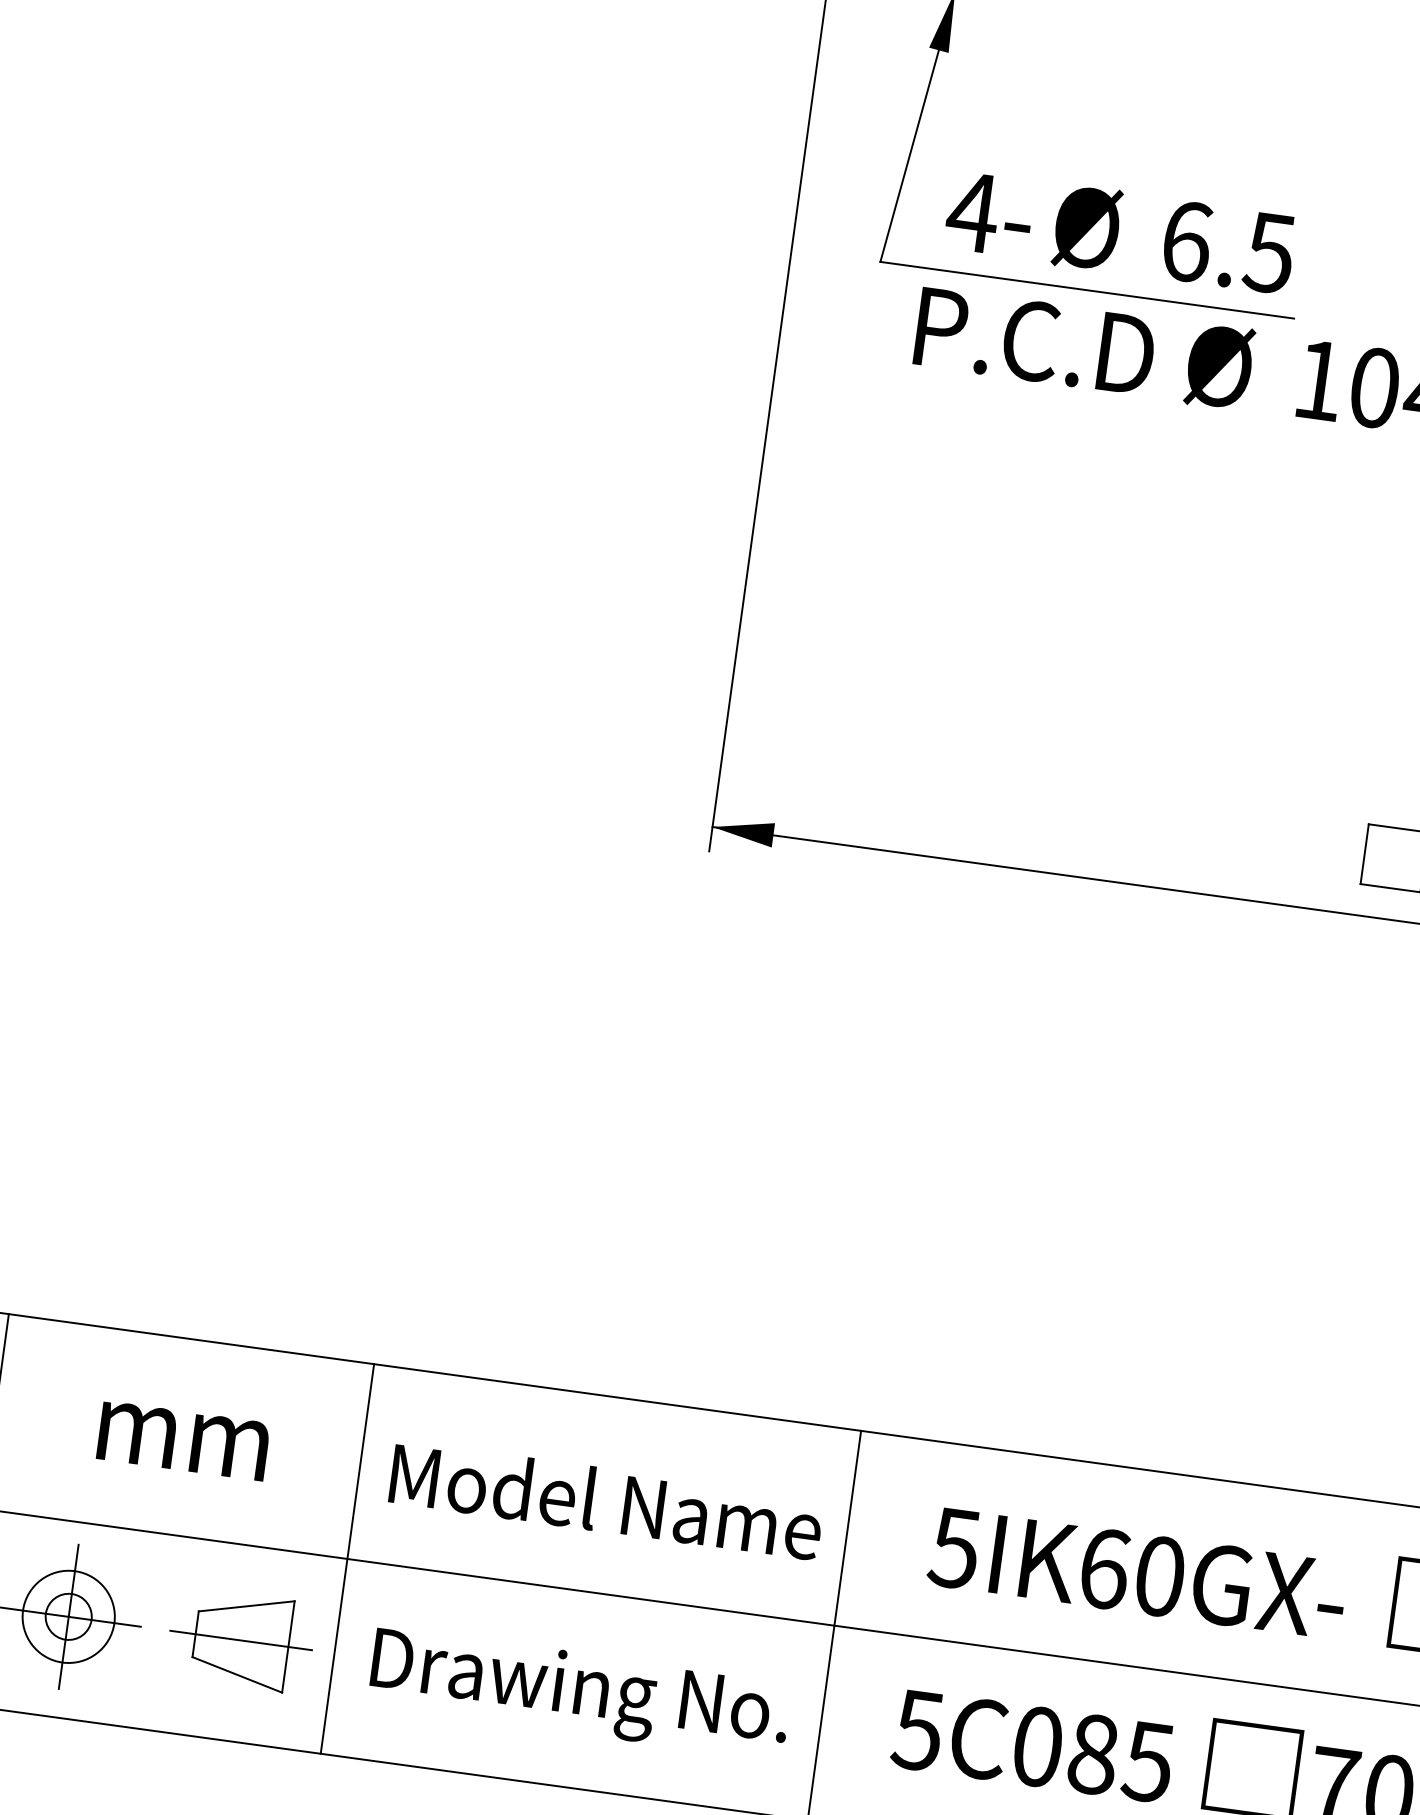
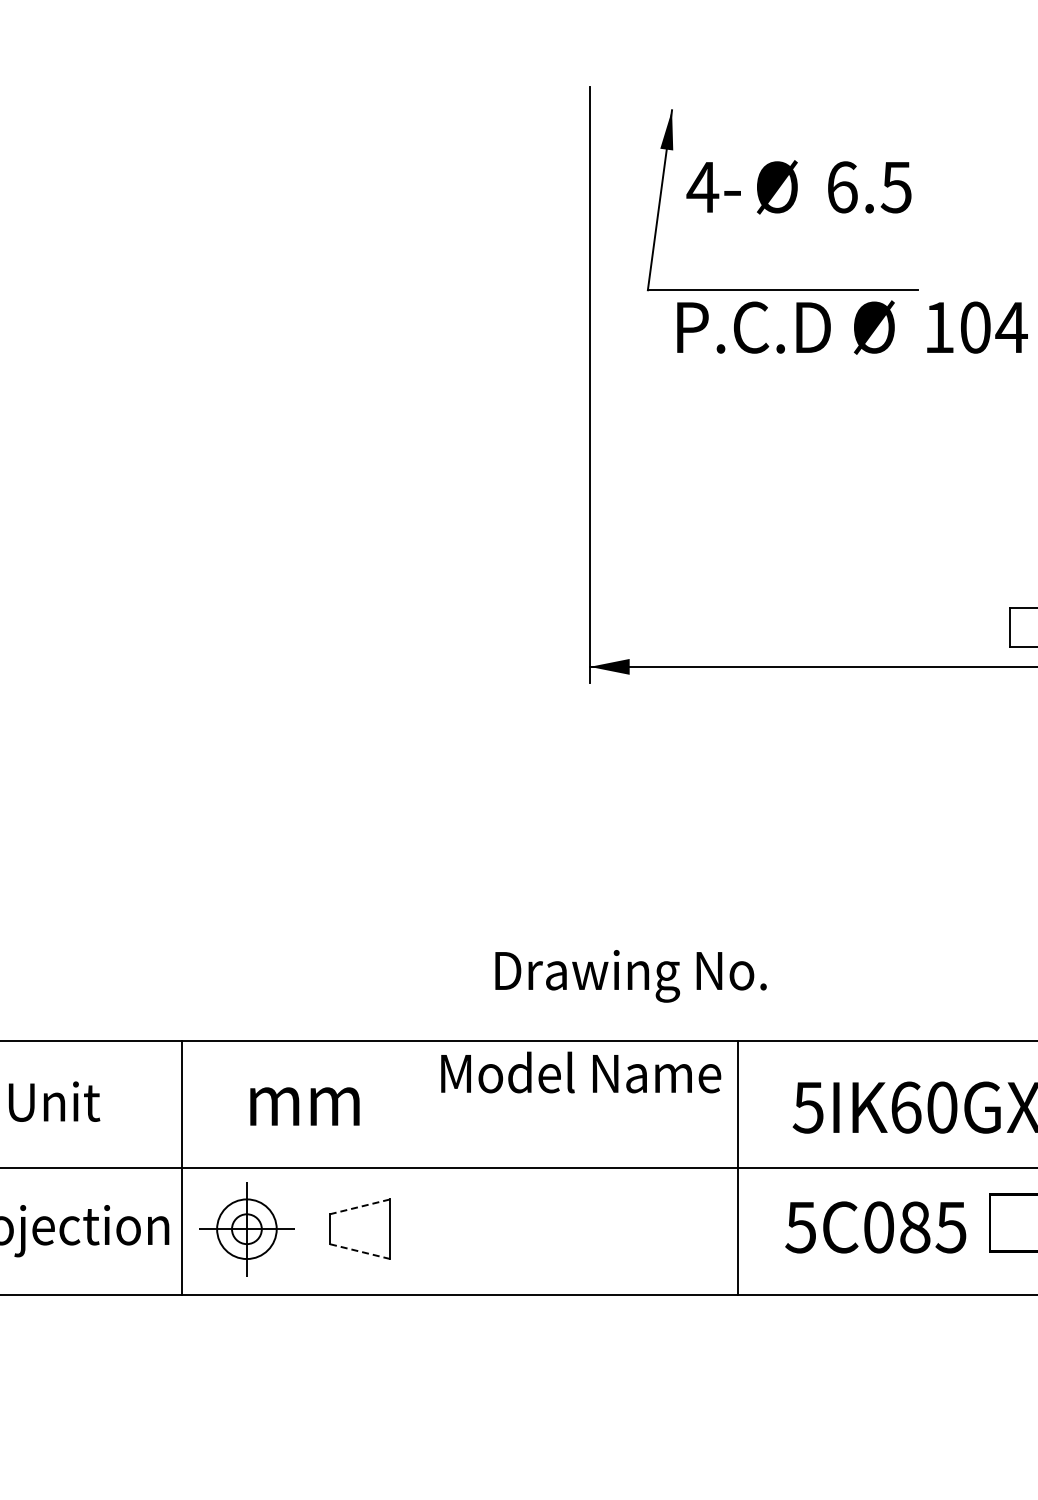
text: (1119, 232) -> (798, 187), moved
text: (607, 1500) -> (581, 1072), moved
line: (347, 1558) -> (420, 1167), removed
line: (247, 1605) -> (360, 1206), solid -> dashed
line: (241, 1640) -> (359, 1229), removed
line: (236, 1674) -> (359, 1251), solid -> dashed
text: (579, 1693) -> (630, 976), moved

